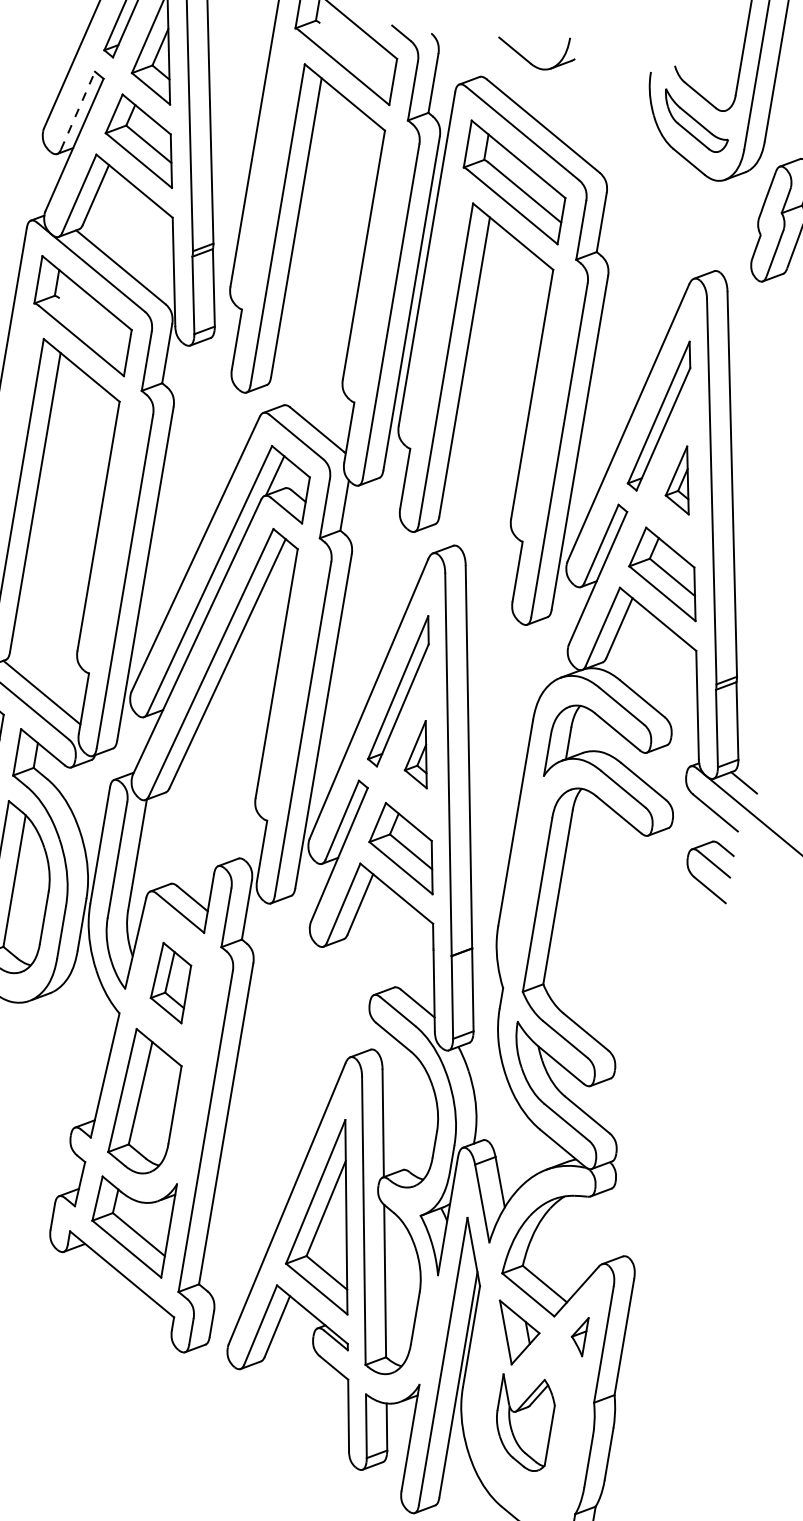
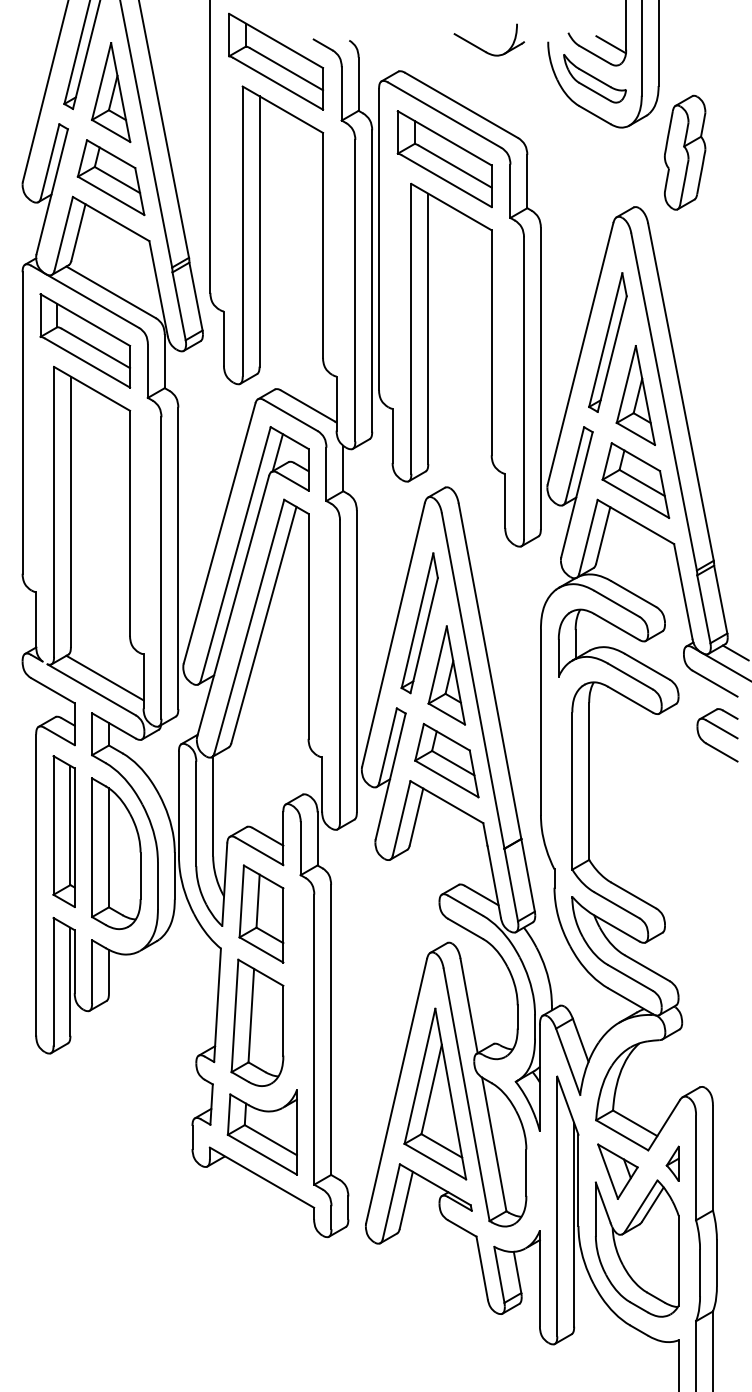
line: (356, 53) -> (286, 69), added
part: (528, 59) -> (483, 49), moved
line: (719, 86) -> (610, 44), added
line: (78, 111) -> (50, 161), dashed -> solid
line: (93, 326) -> (95, 348), added
part: (681, 479) -> (635, 395), size x1.67
part: (420, 753) -> (446, 675), size x1.67
part: (170, 982) -> (261, 913), size x1.43
part: (522, 1422) -> (636, 1248), size x1.67

